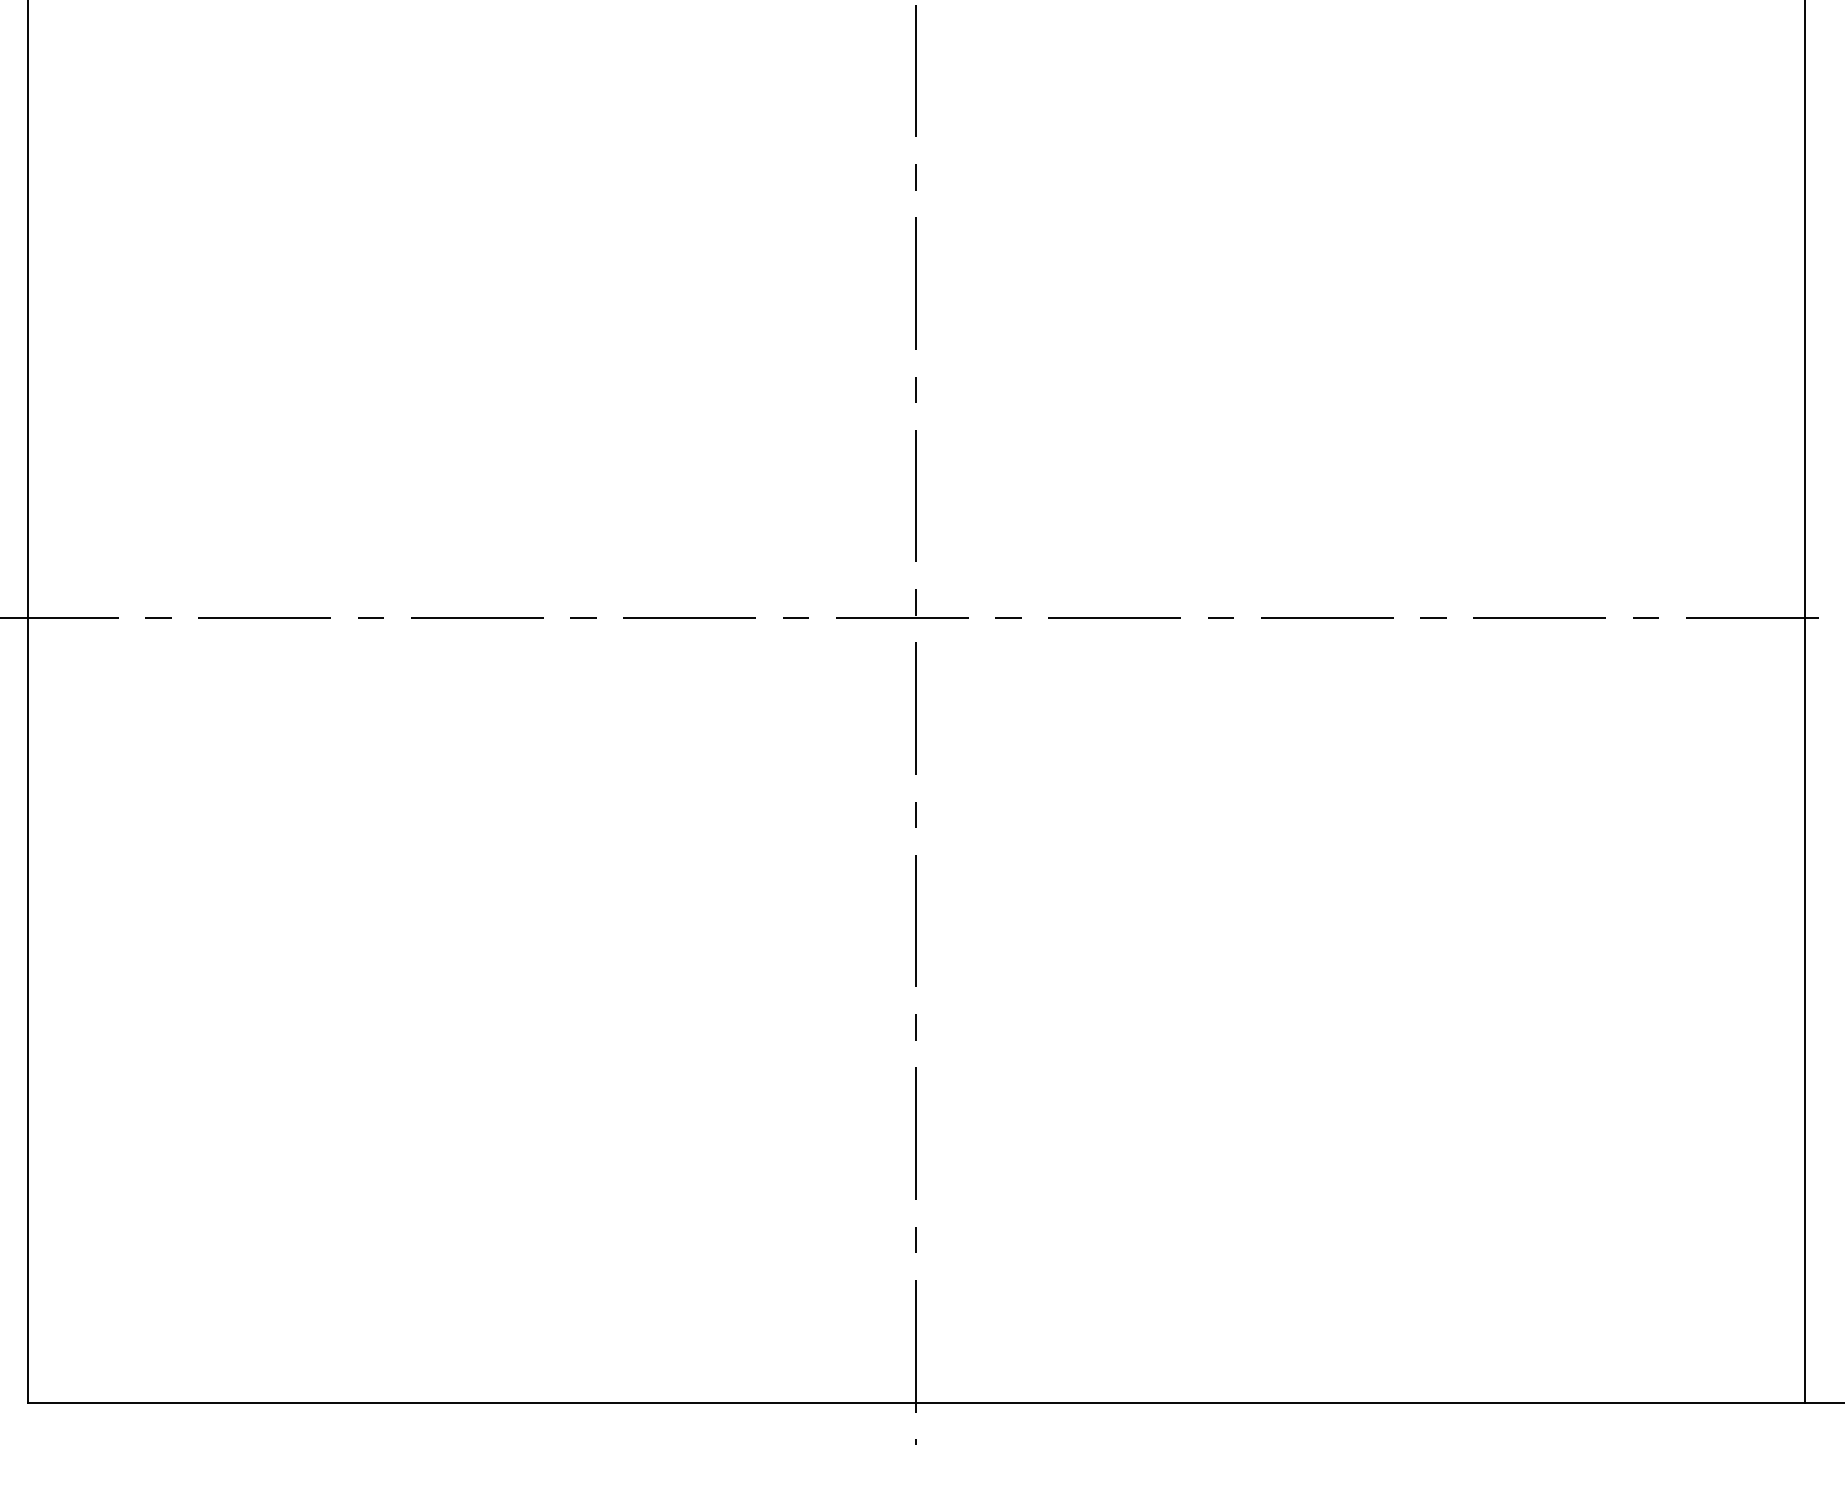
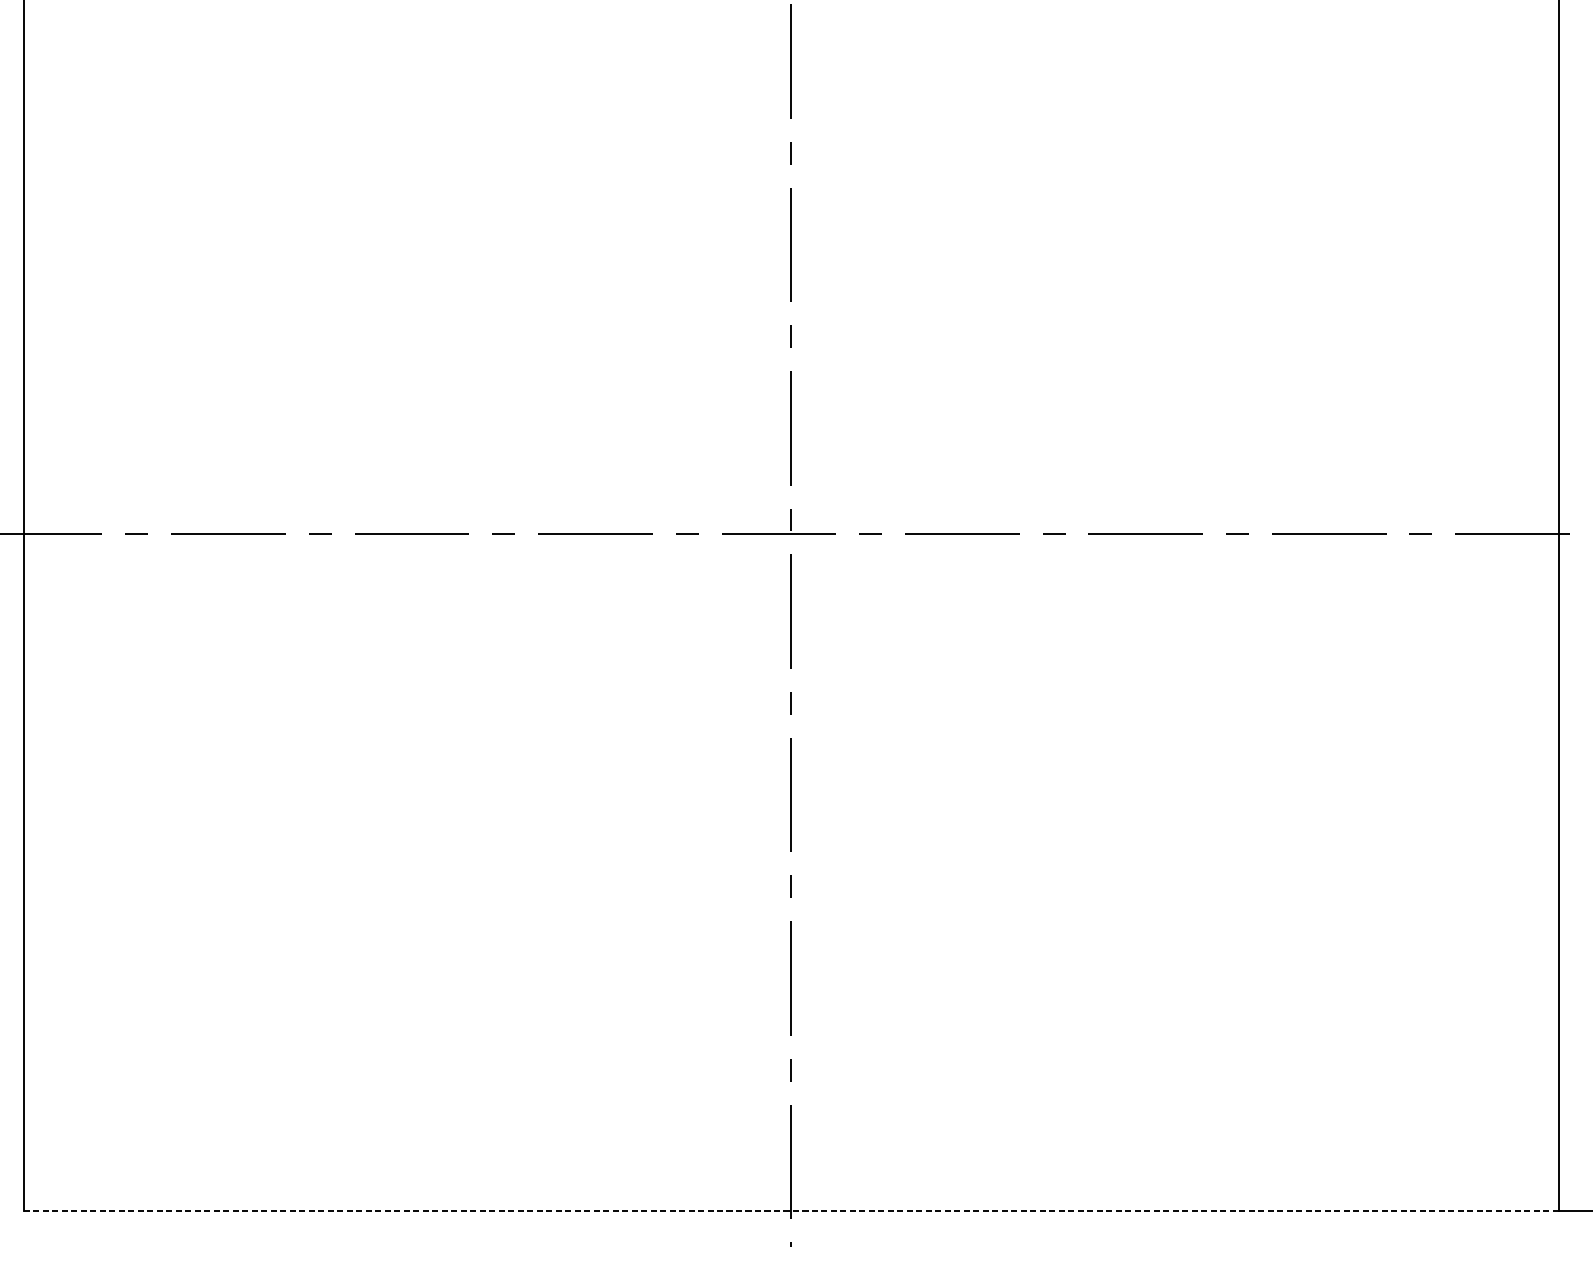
line: (916, 1402) -> (791, 1210), solid -> dashed

